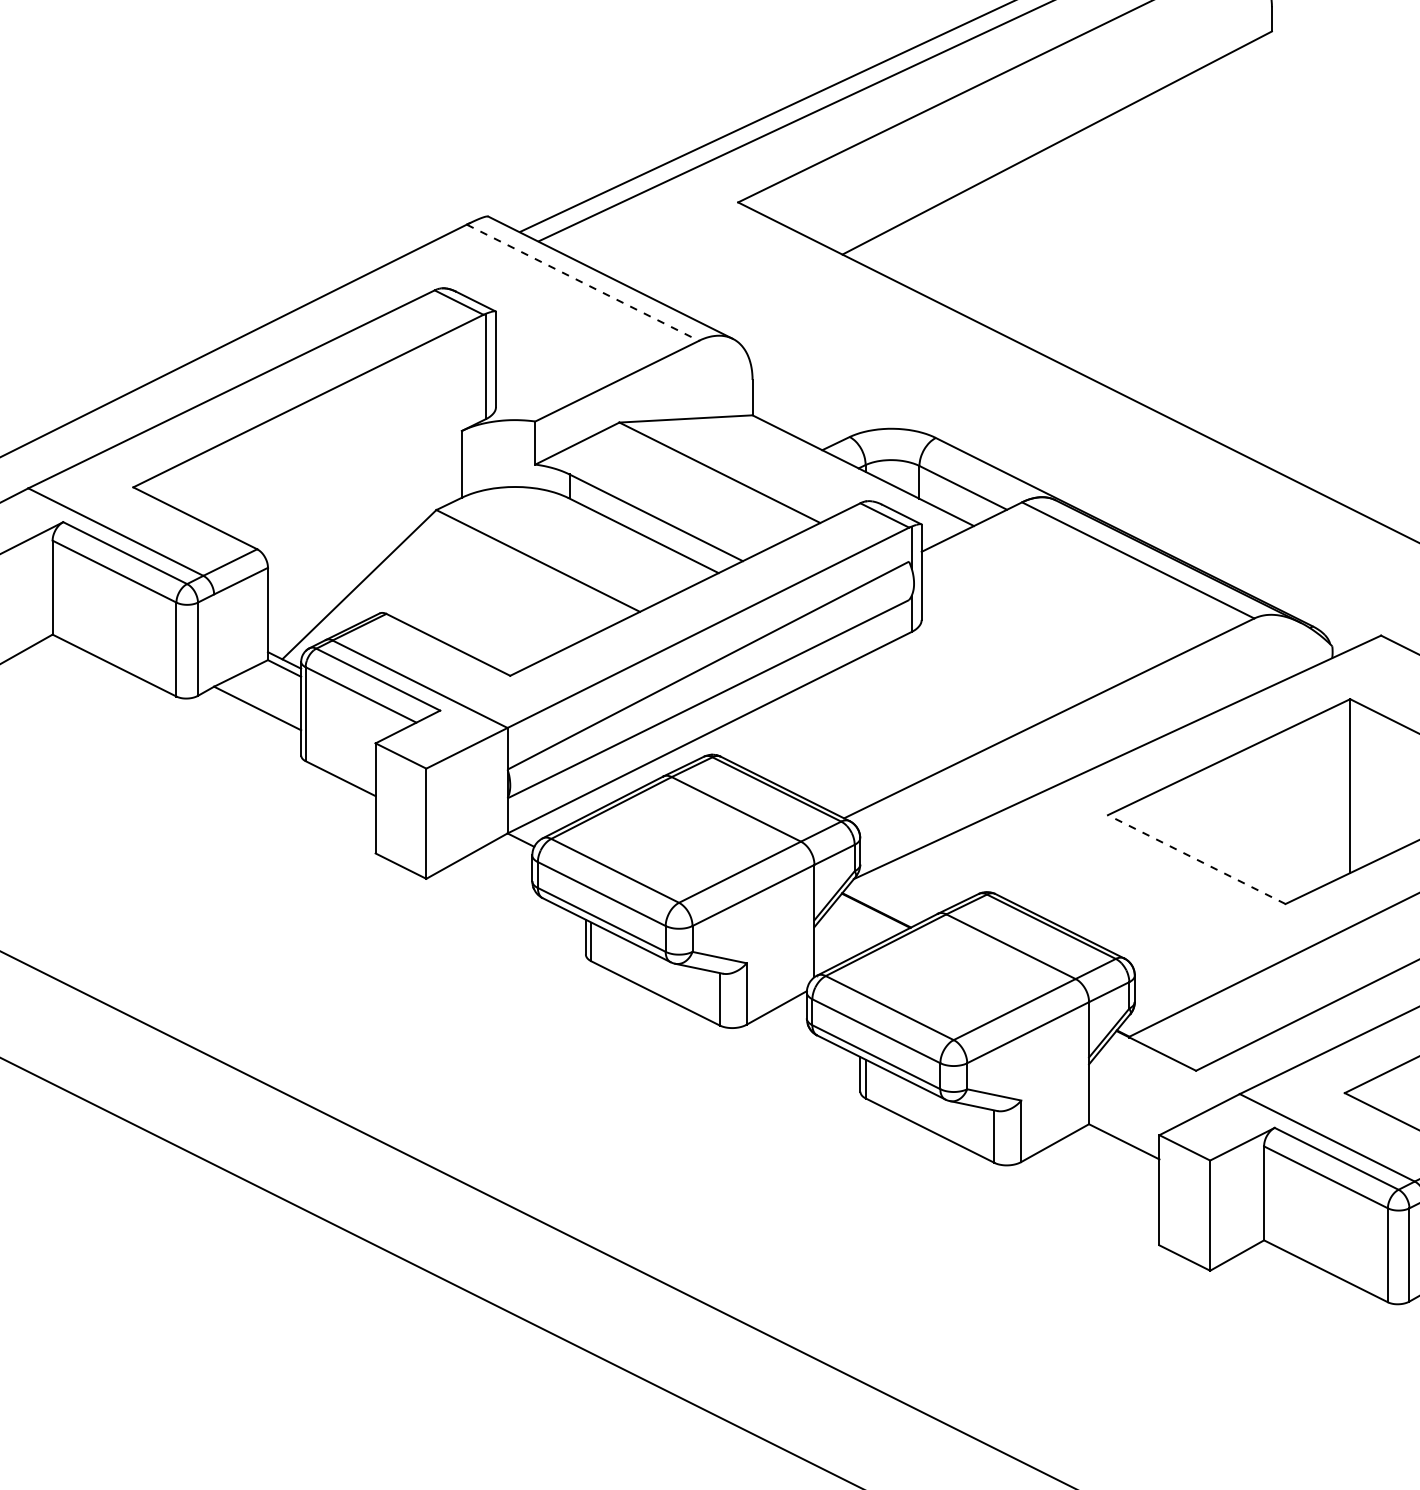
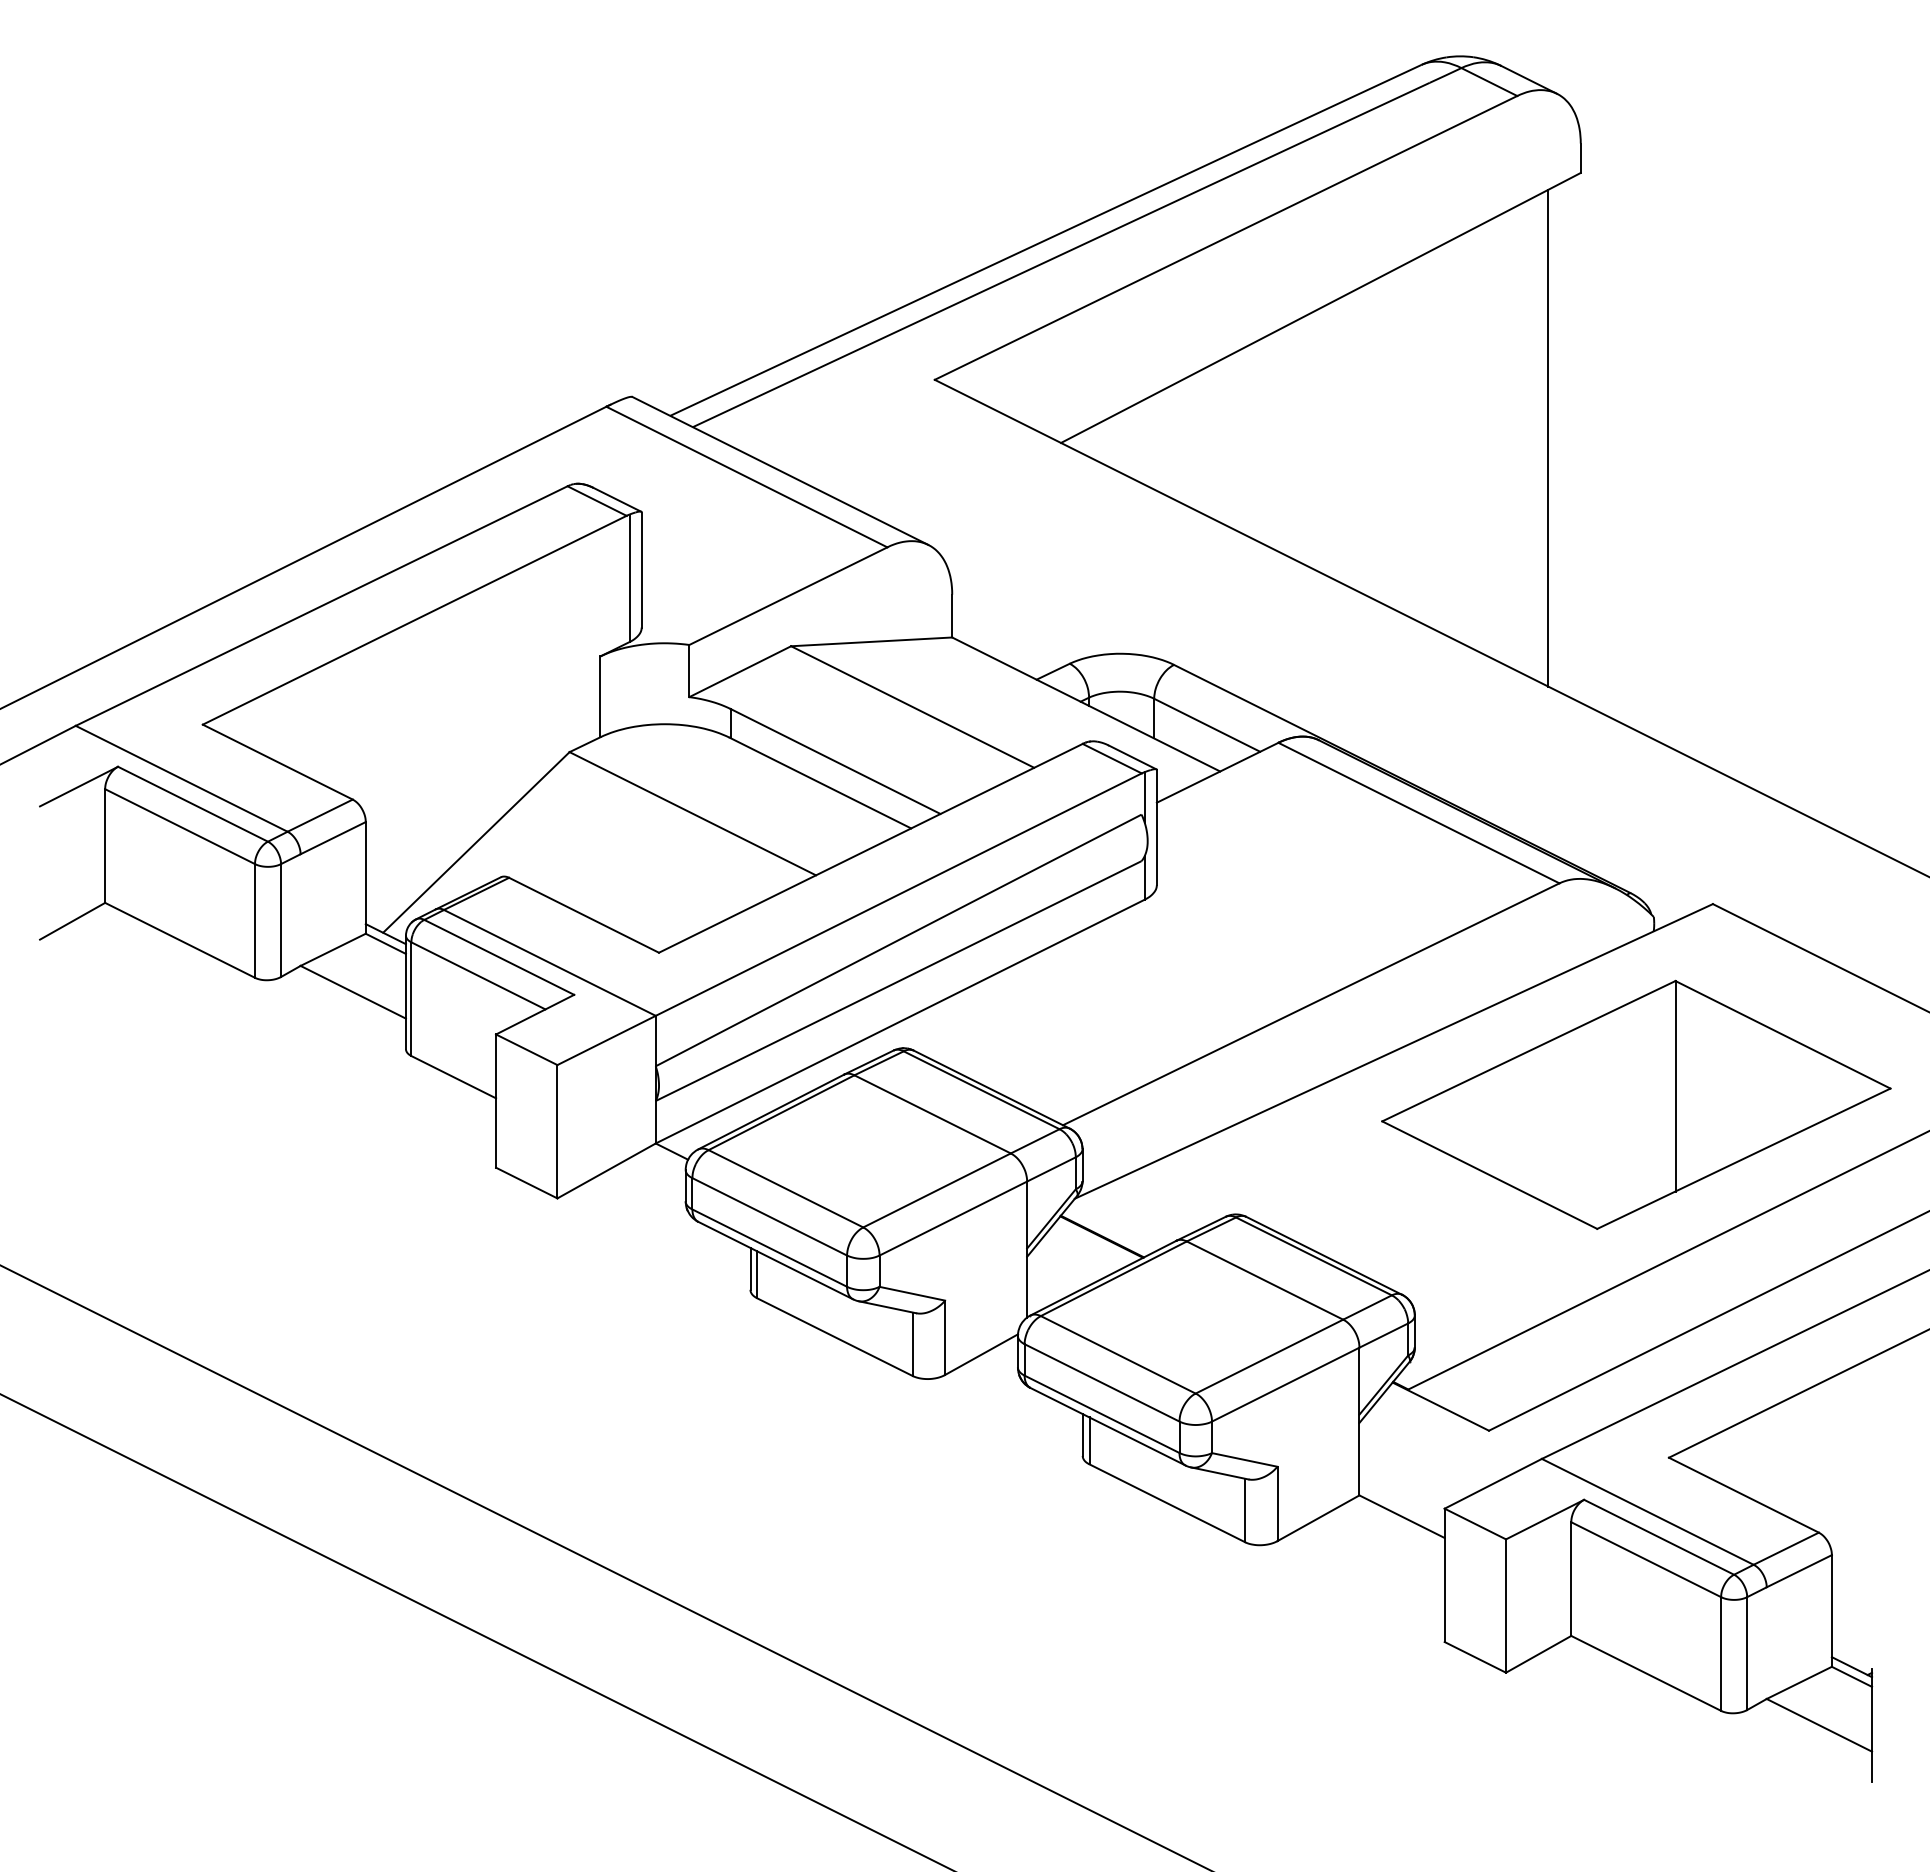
line: (1245, 250) -> (1548, 437), added
line: (583, 283) -> (747, 477), dashed -> solid
line: (1196, 859) -> (1489, 1174), dashed -> solid

